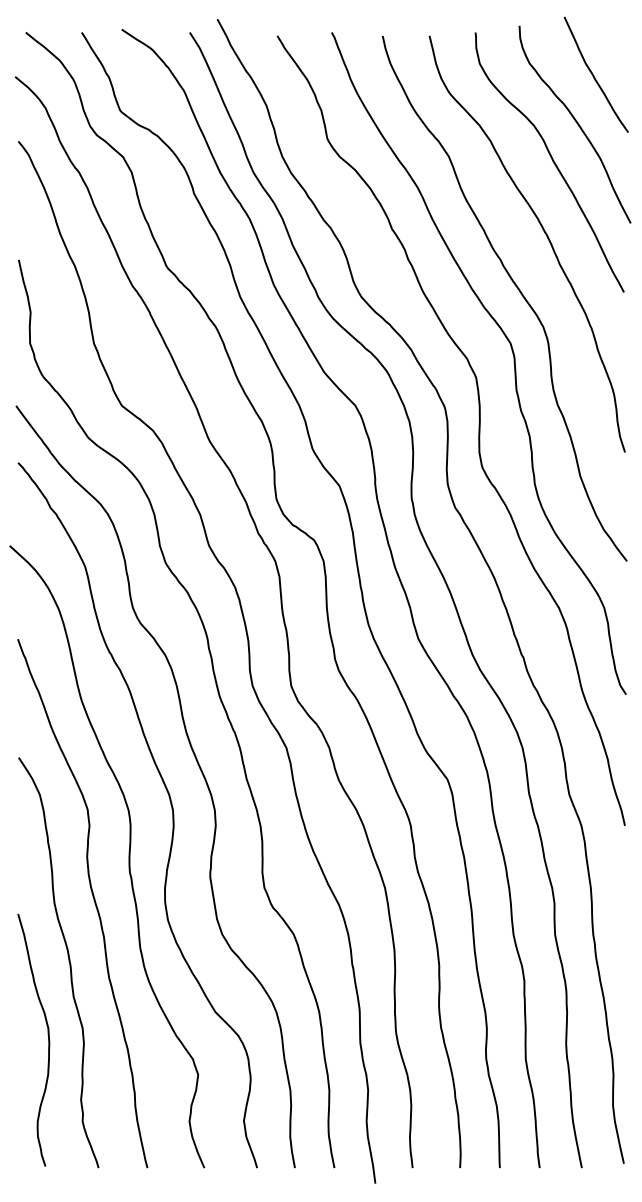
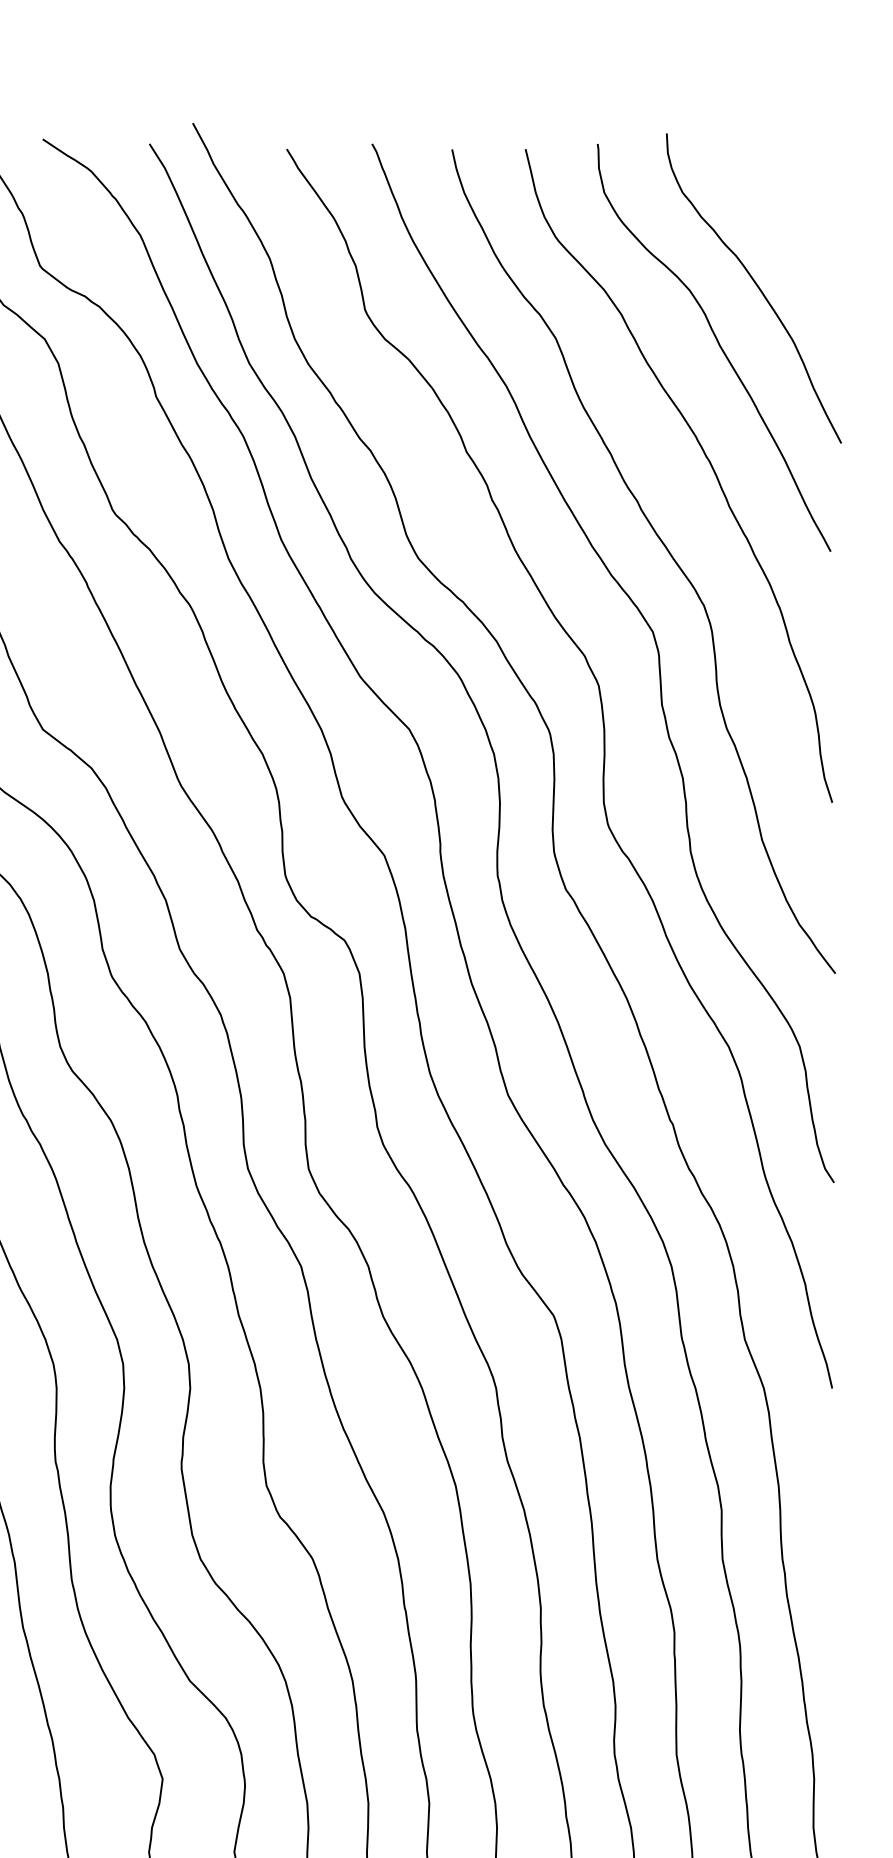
curve: (594, 75) -> (784, 211), removed

